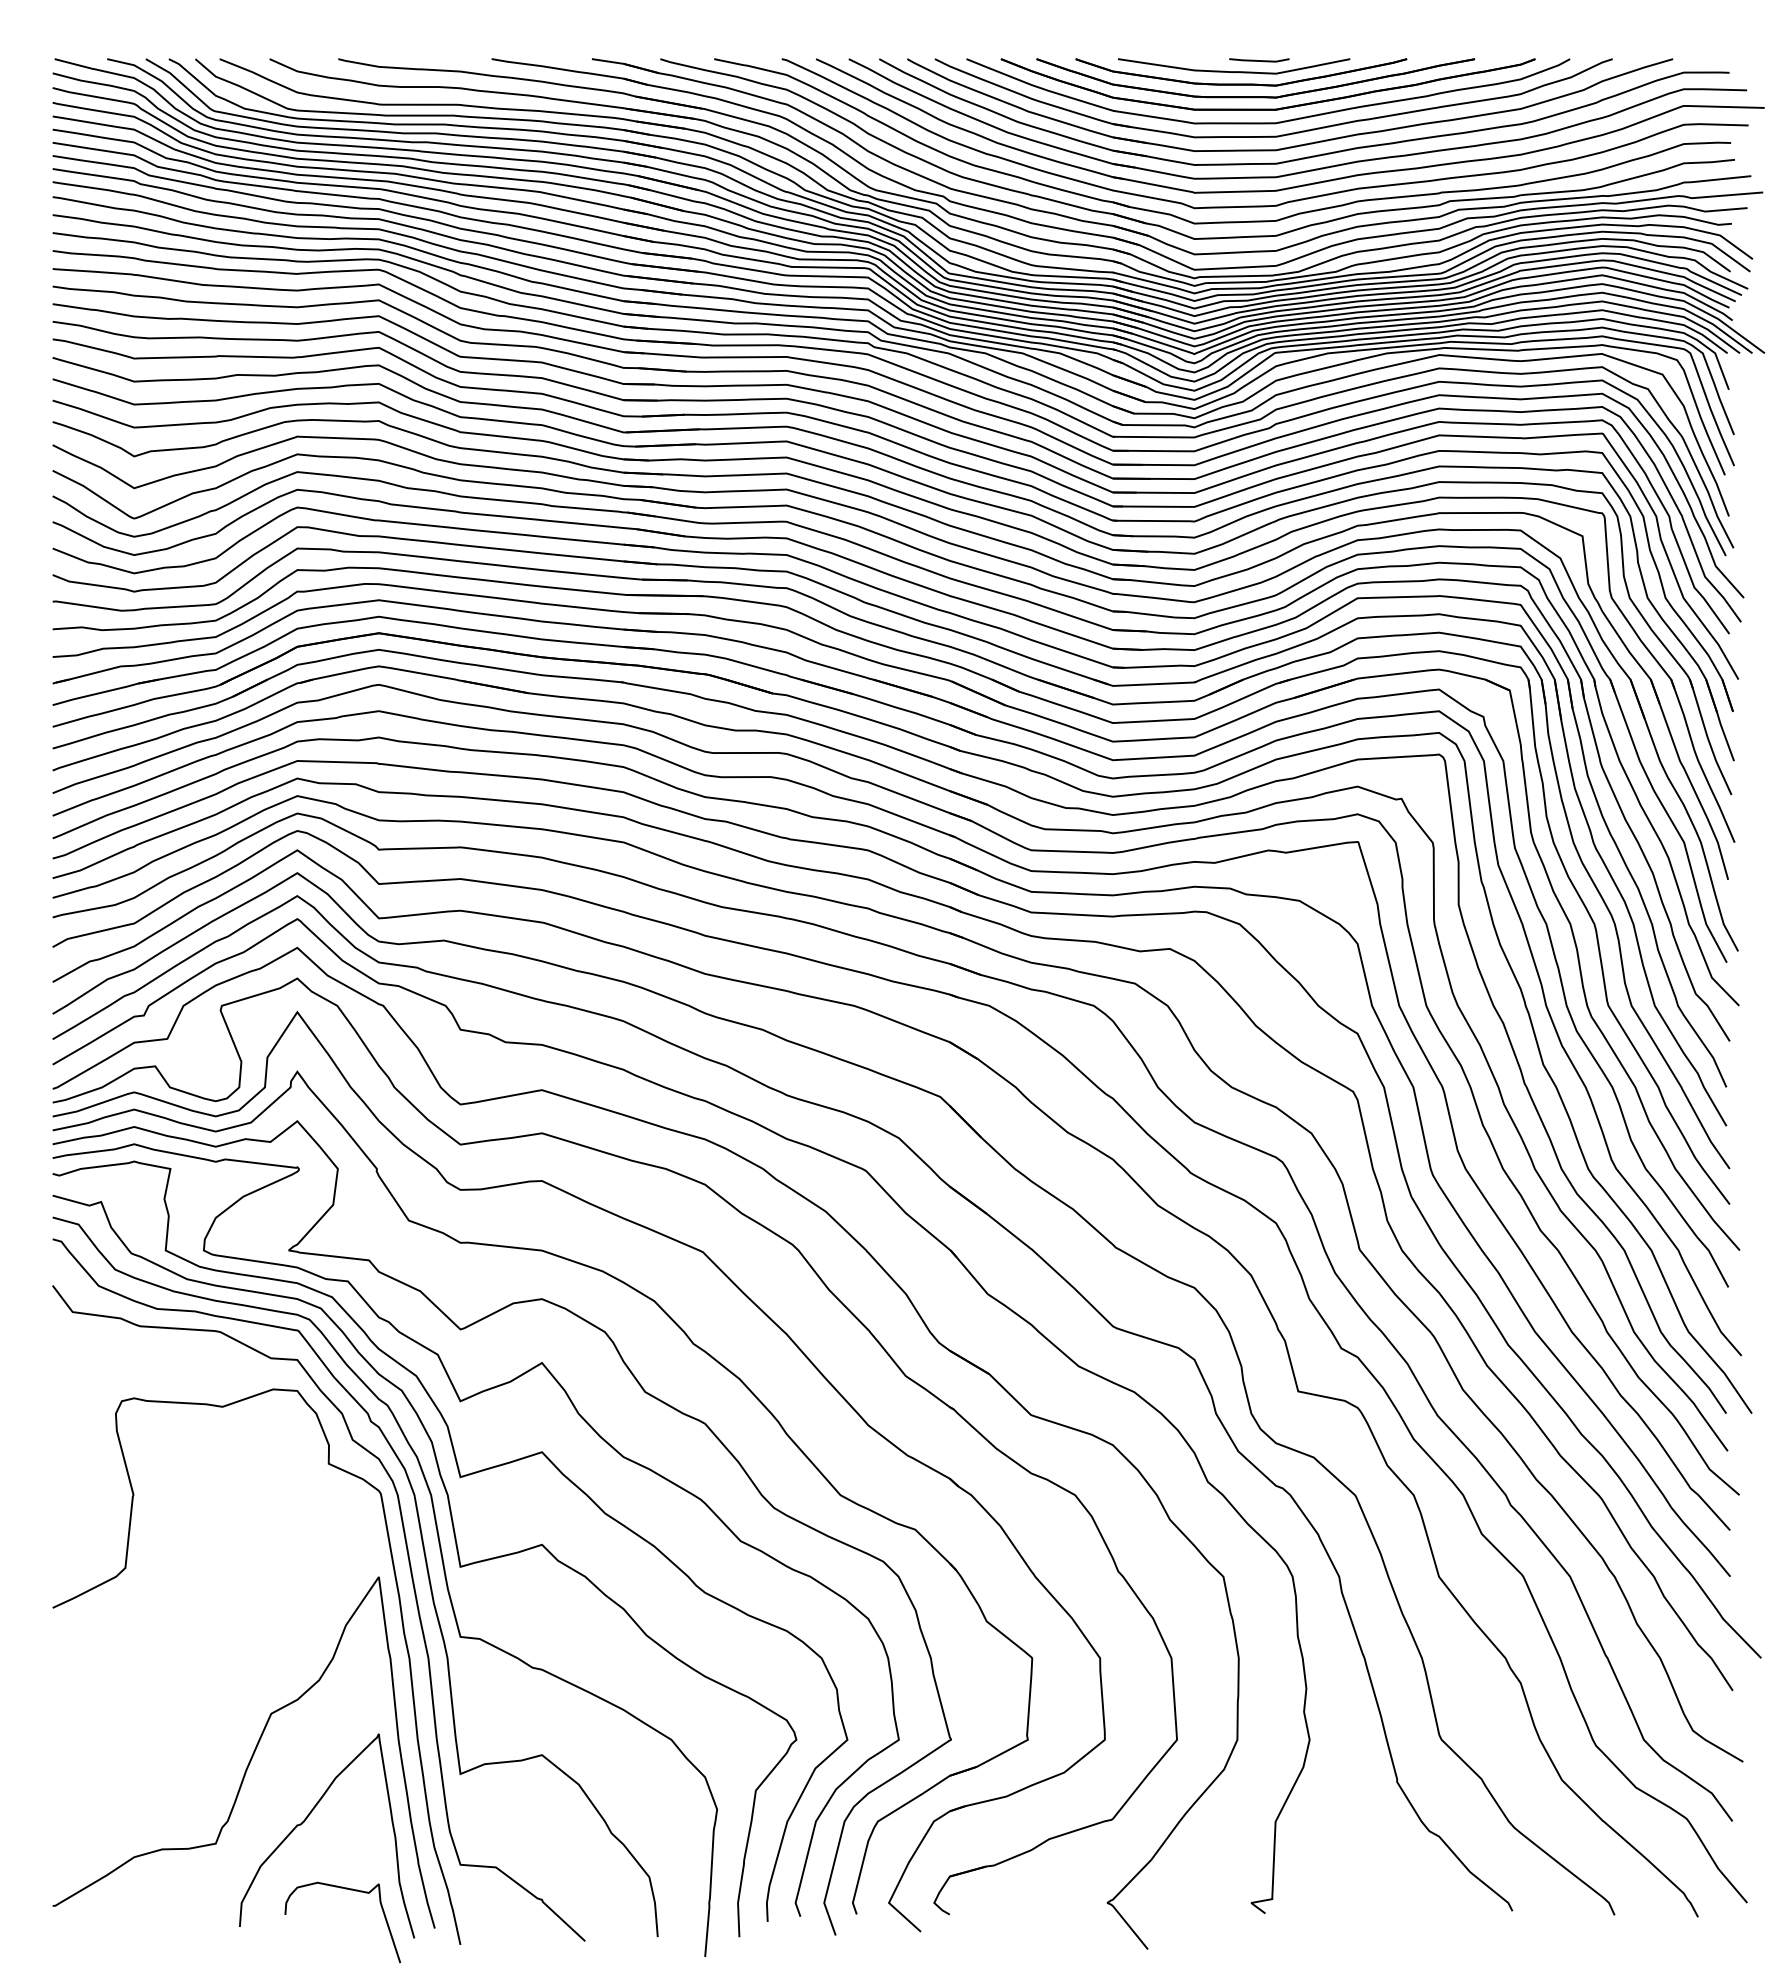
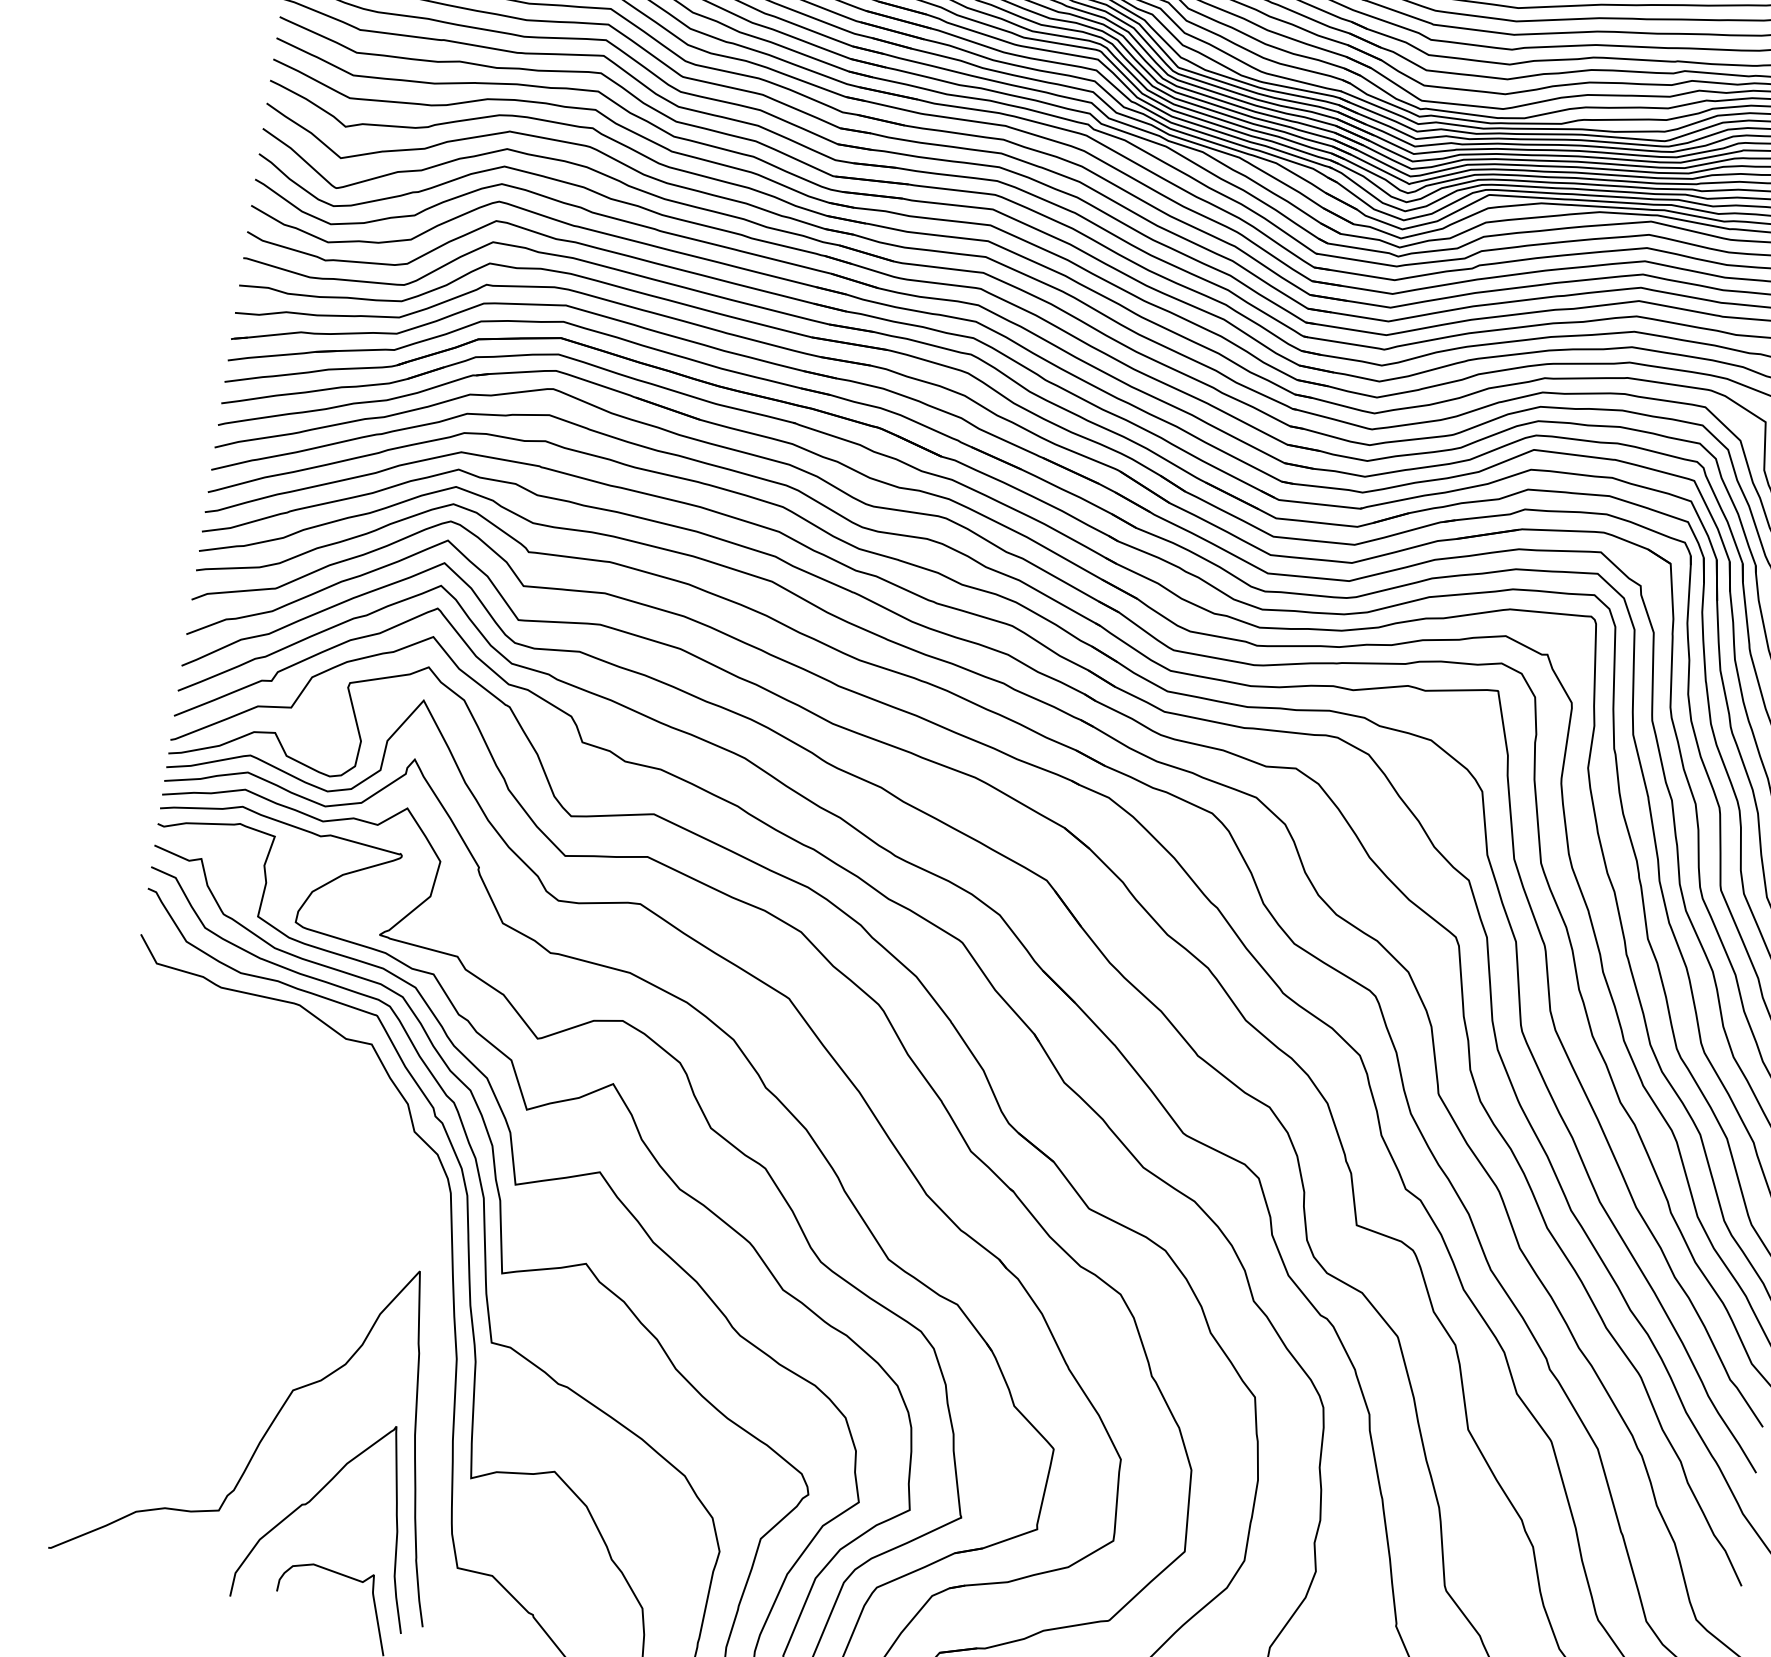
curve: (403, 1636) -> (435, 1333), removed

